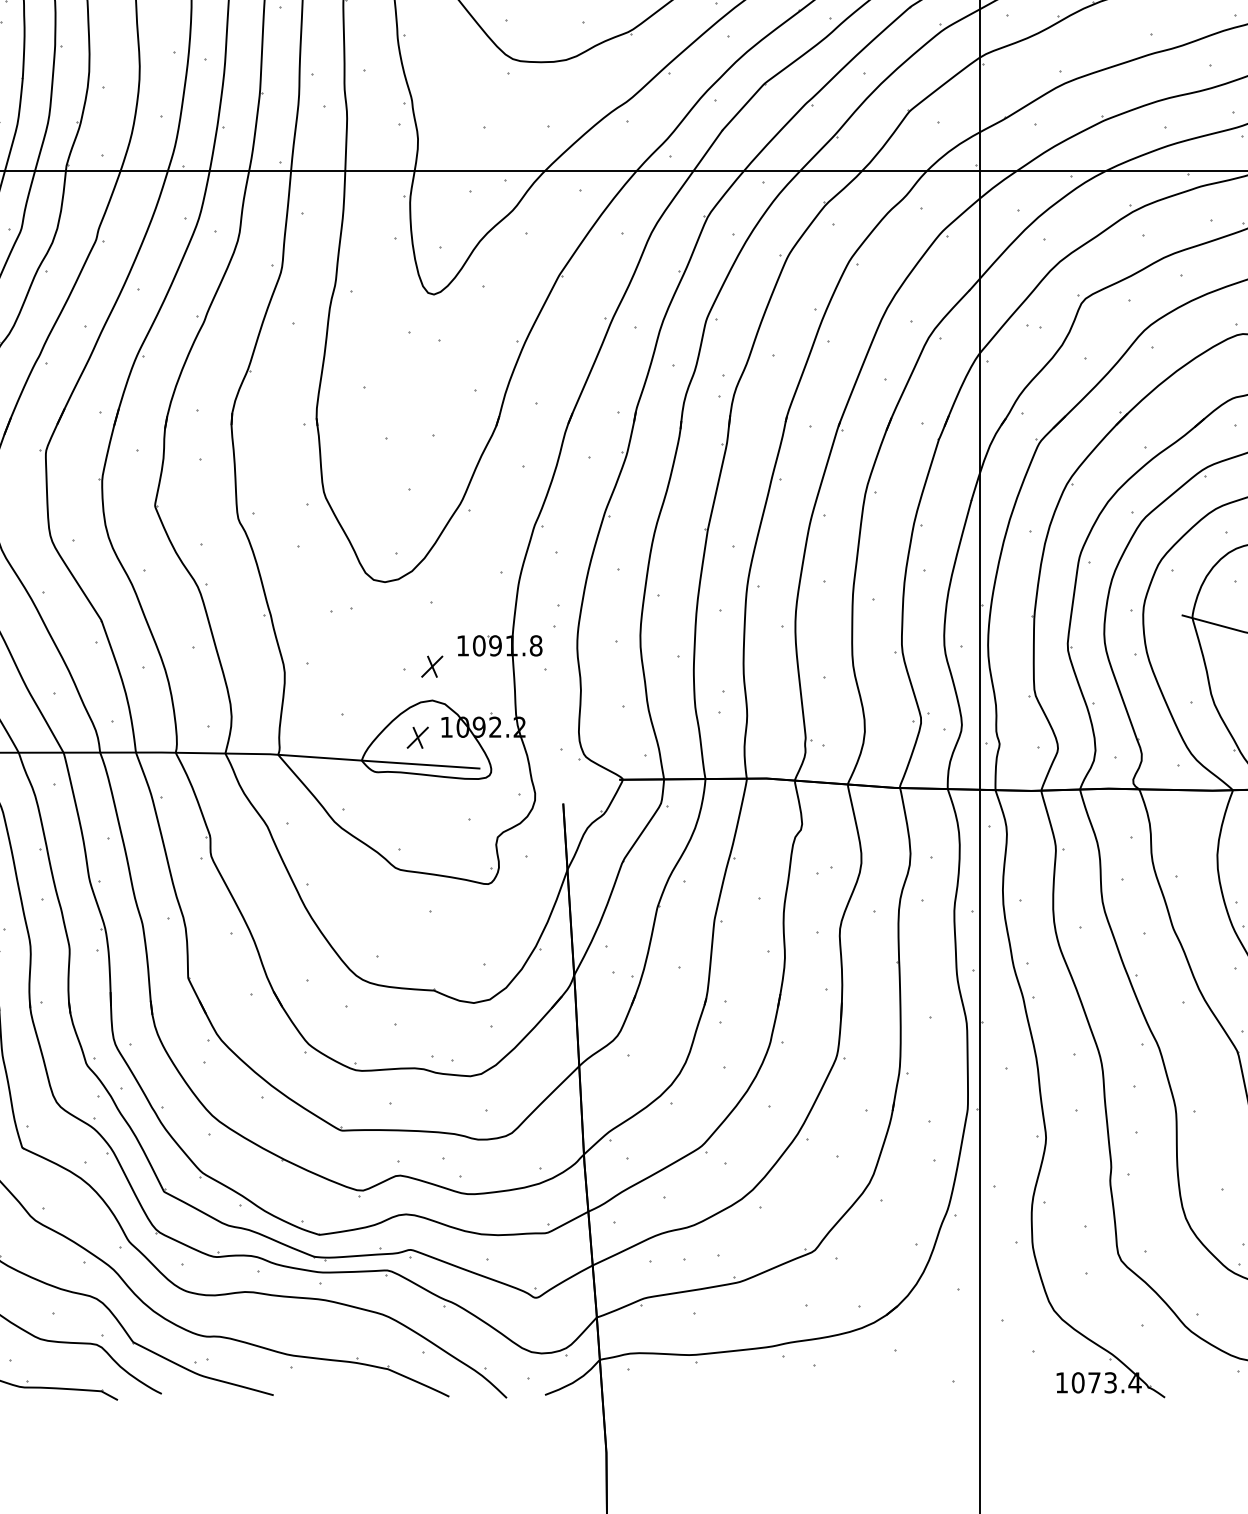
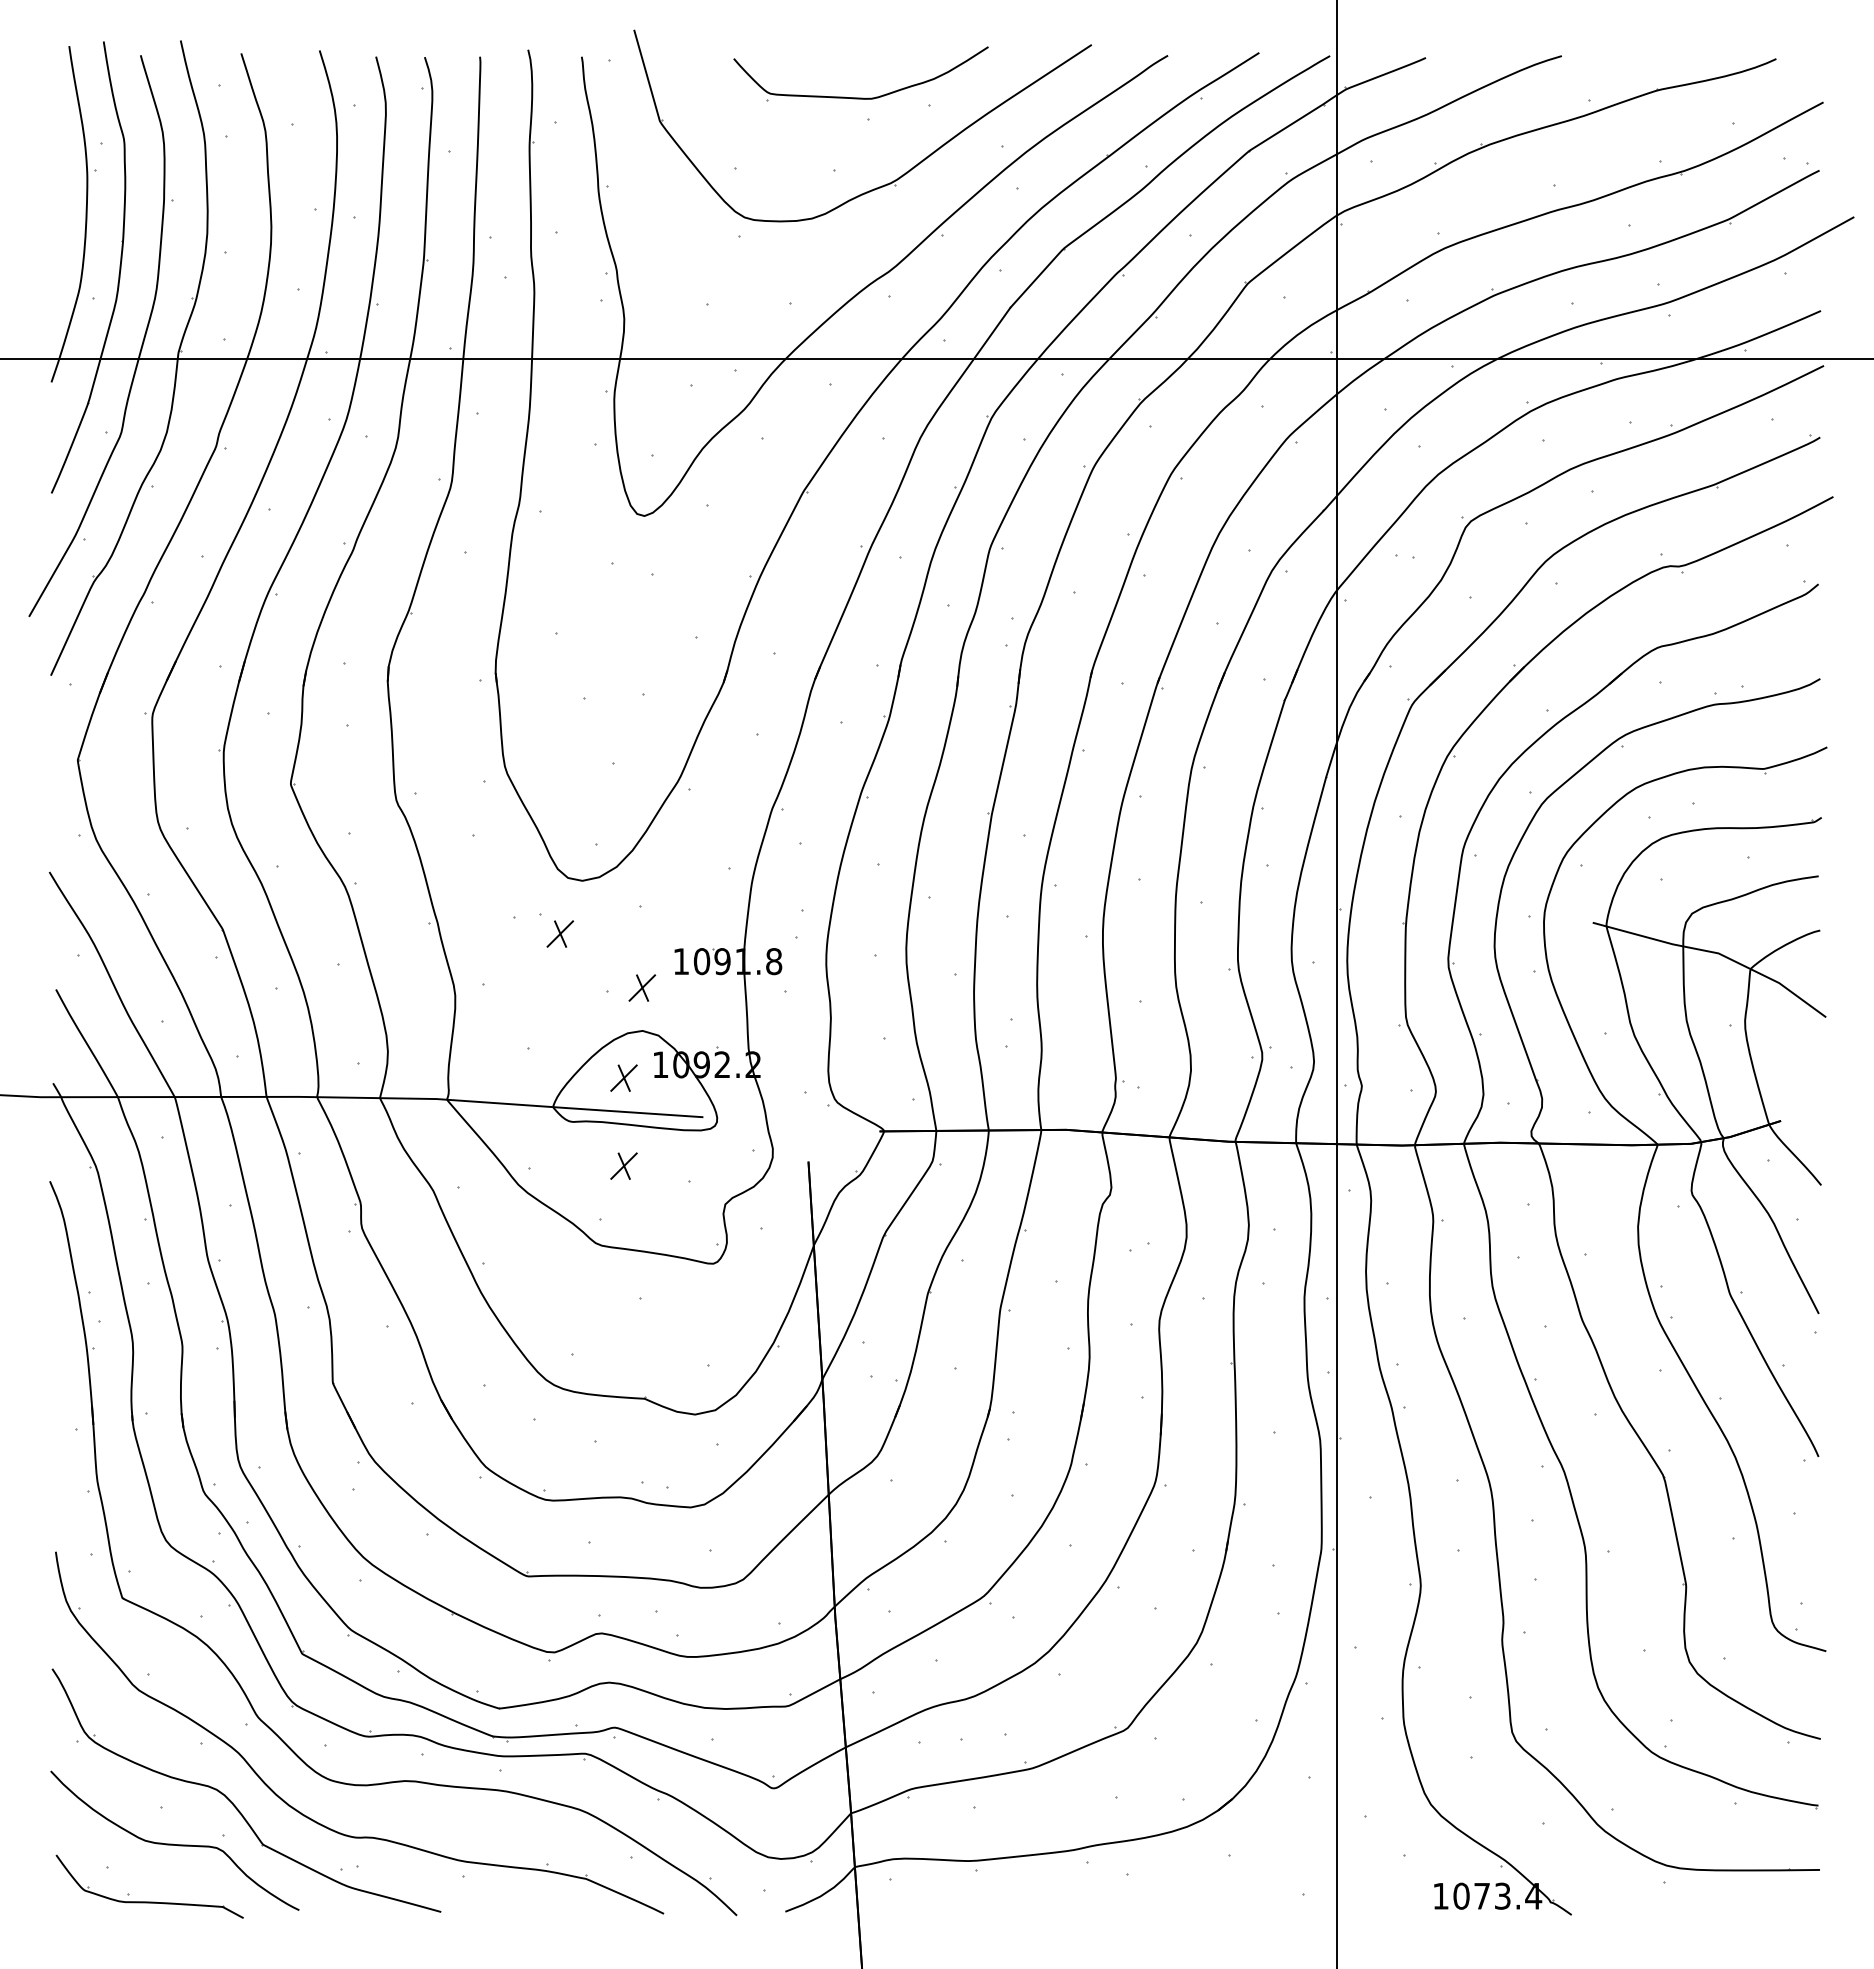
part: (367, 623) -> (560, 933), added
part: (417, 806) -> (623, 1165), added

